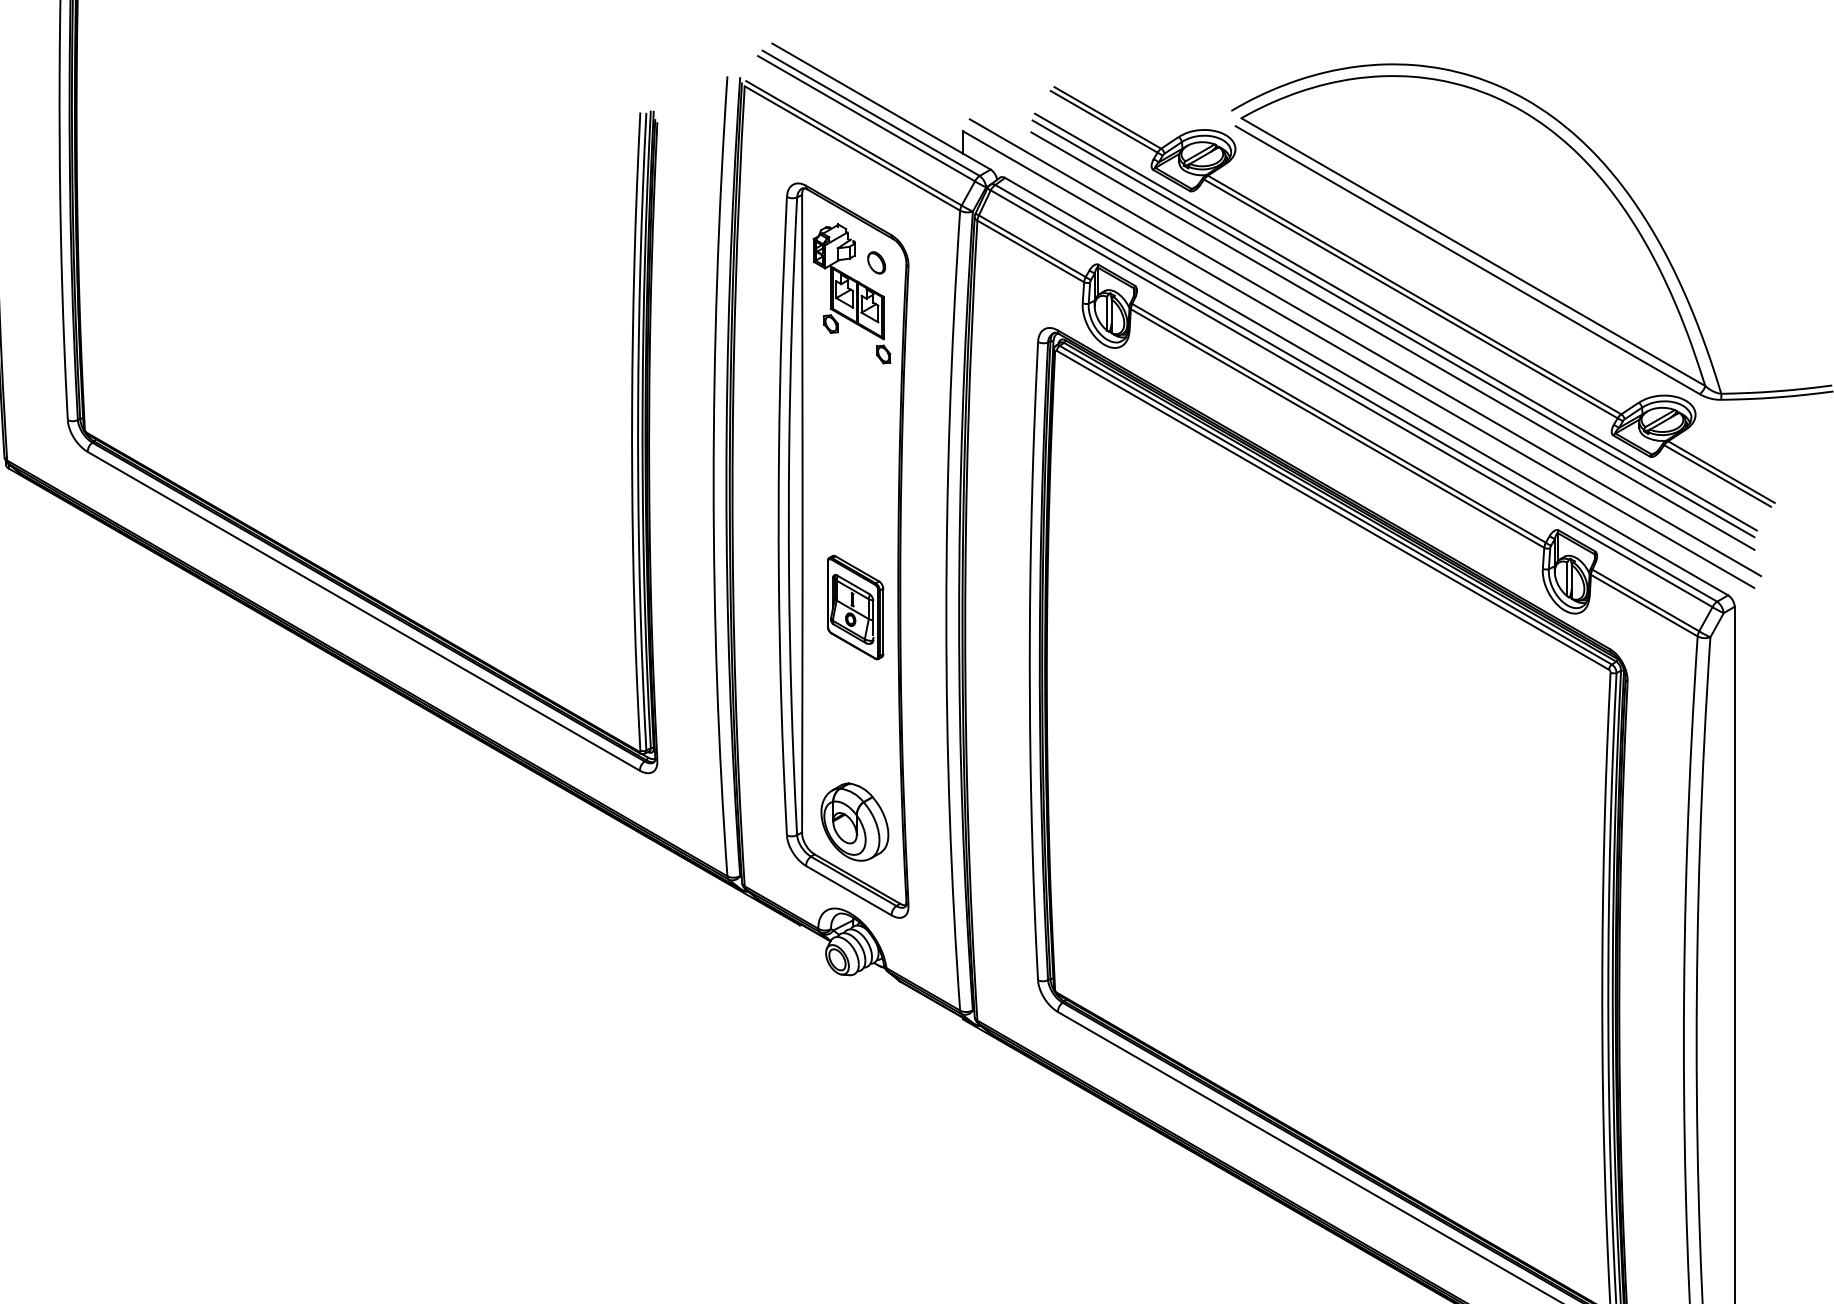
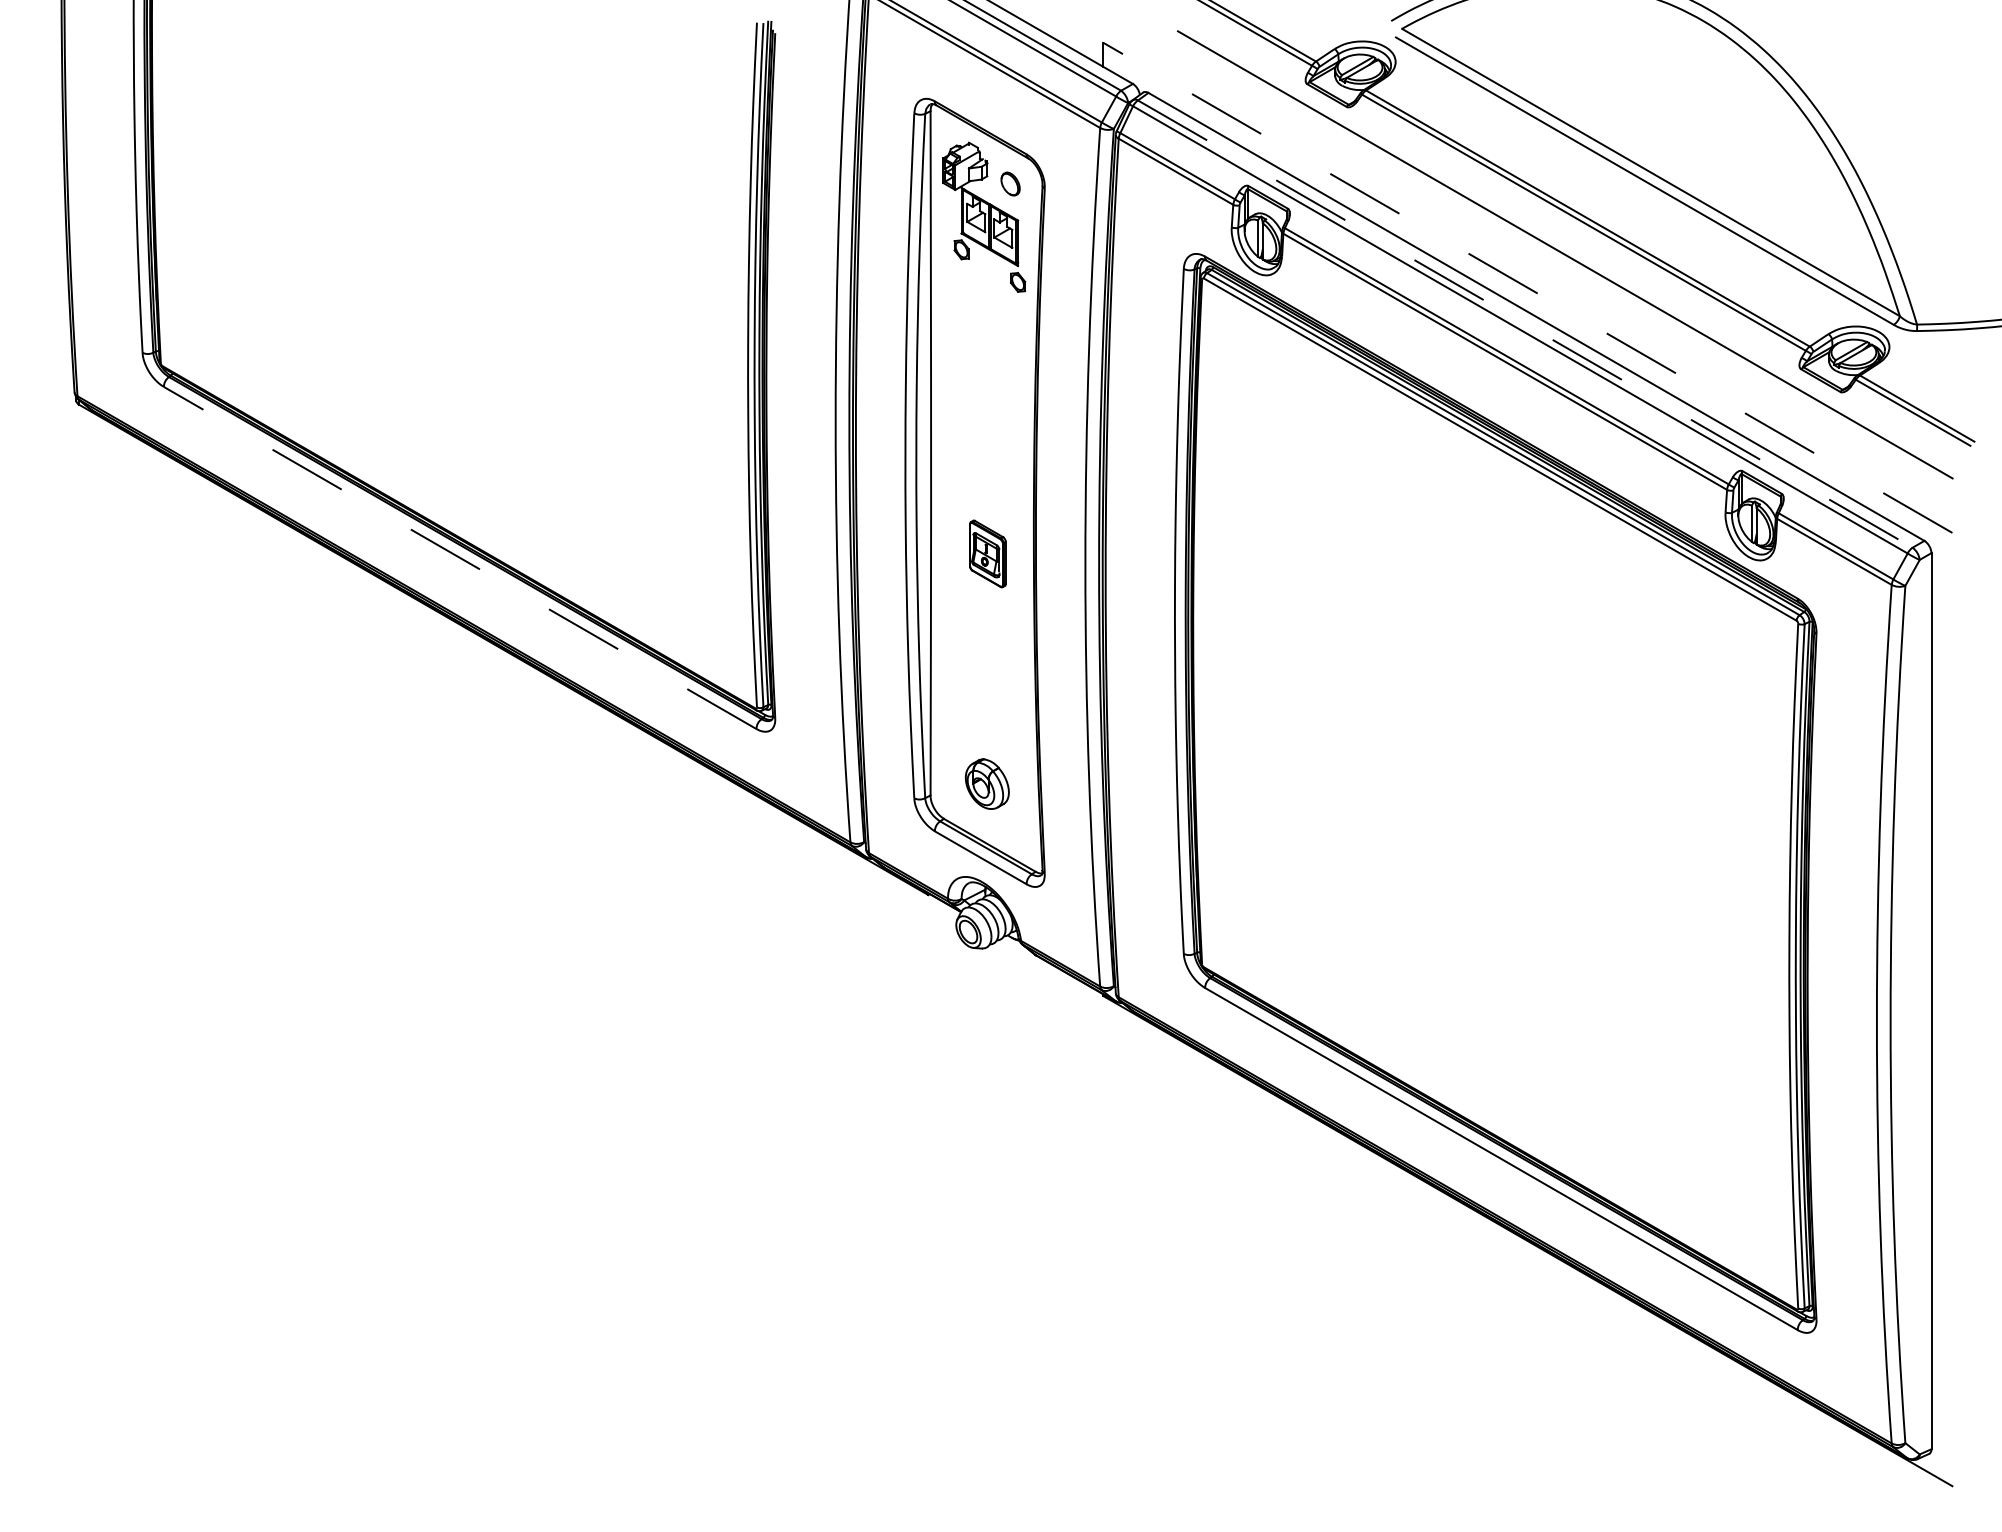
line: (1395, 321) -> (1567, 247), removed
line: (1392, 341) -> (1564, 268), removed
line: (1364, 348) -> (1534, 275), removed
line: (1358, 359) -> (1527, 287), solid -> dashed
line: (1356, 393) -> (1525, 324), solid -> dashed
part: (855, 607) -> (987, 553), size x0.6
line: (363, 610) -> (459, 557), solid -> dashed
part: (855, 821) -> (987, 783), size x0.6

